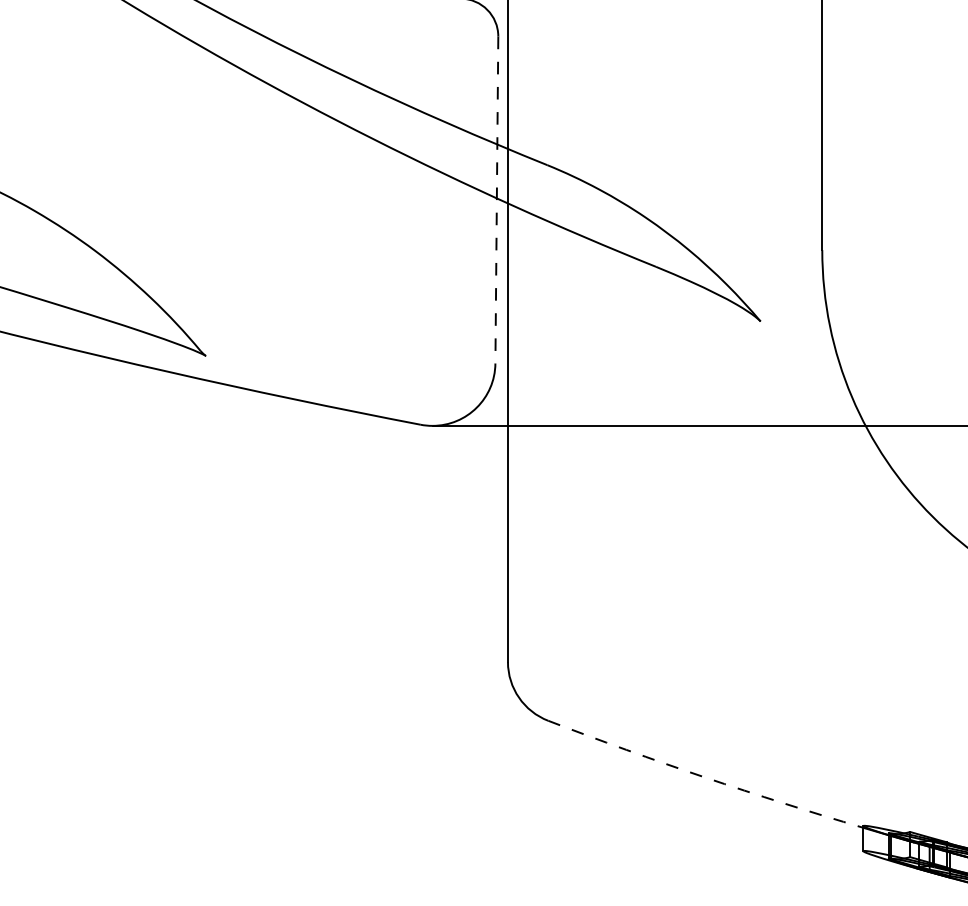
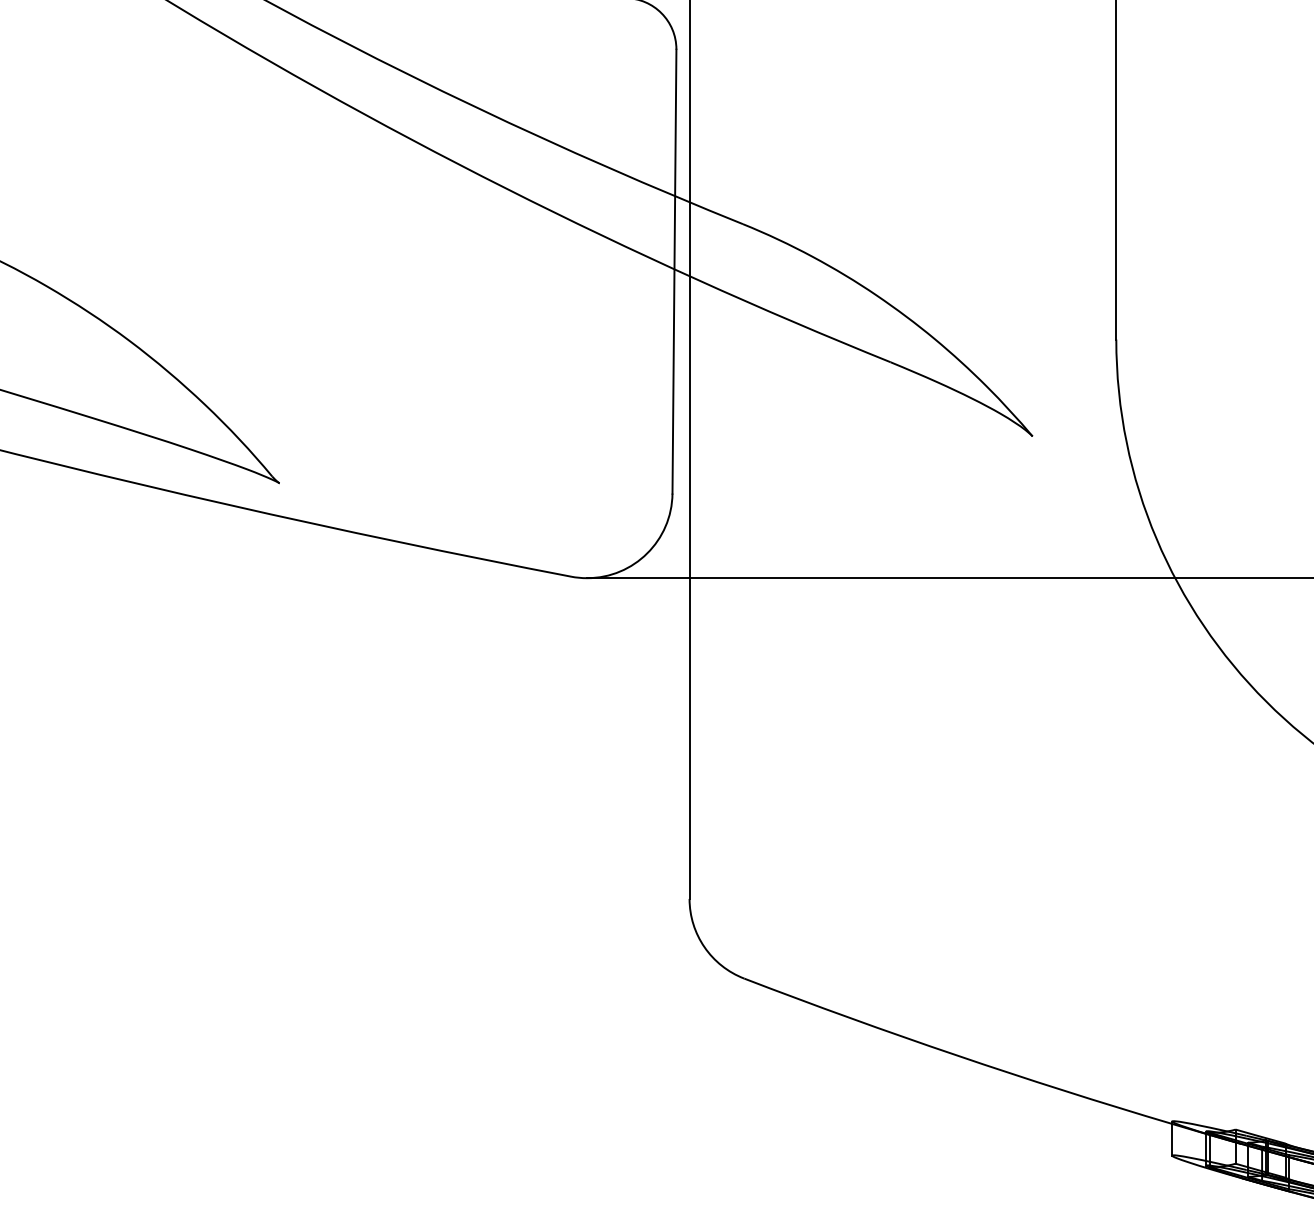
line: (496, 200) -> (674, 272), dashed -> solid
arc: (704, 777) -> (956, 1055), dashed -> solid

